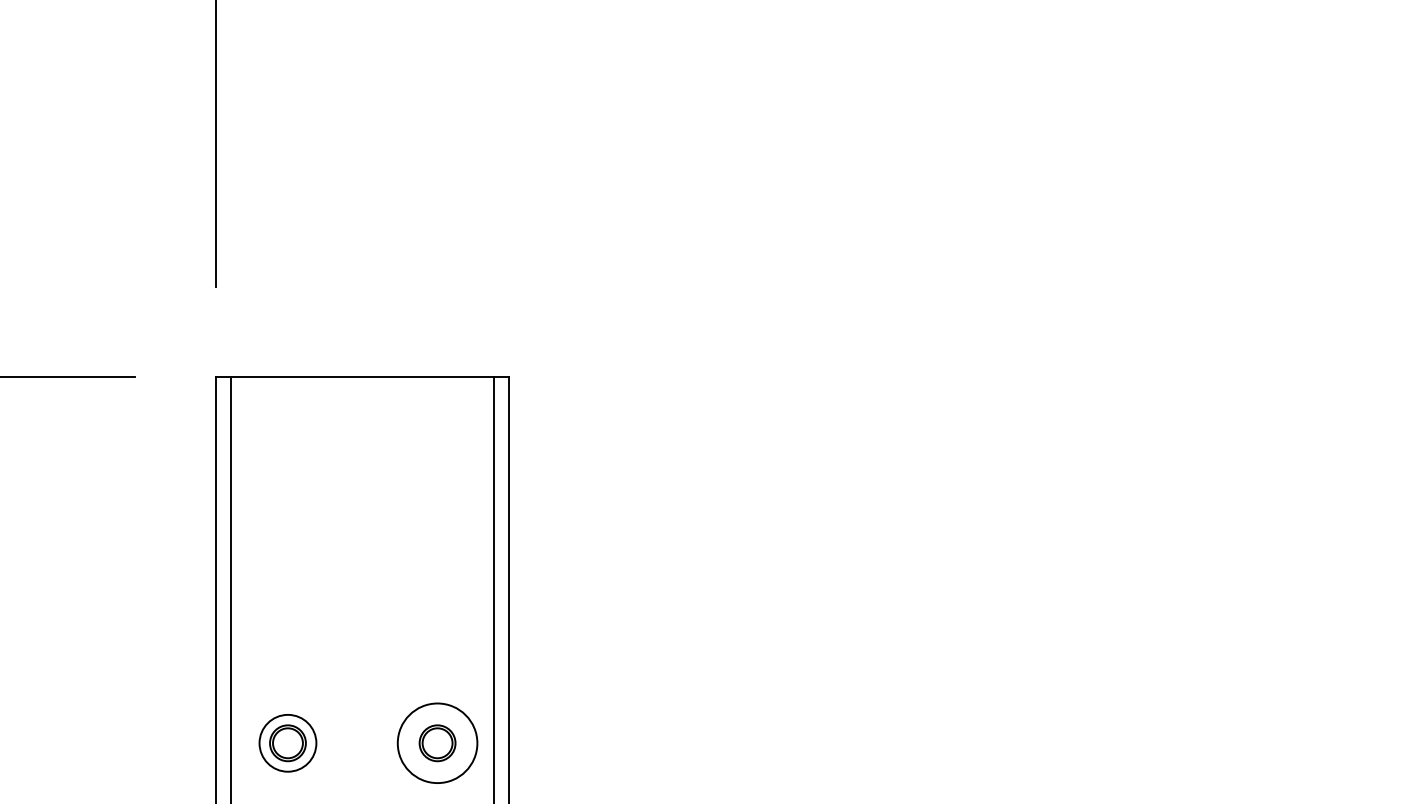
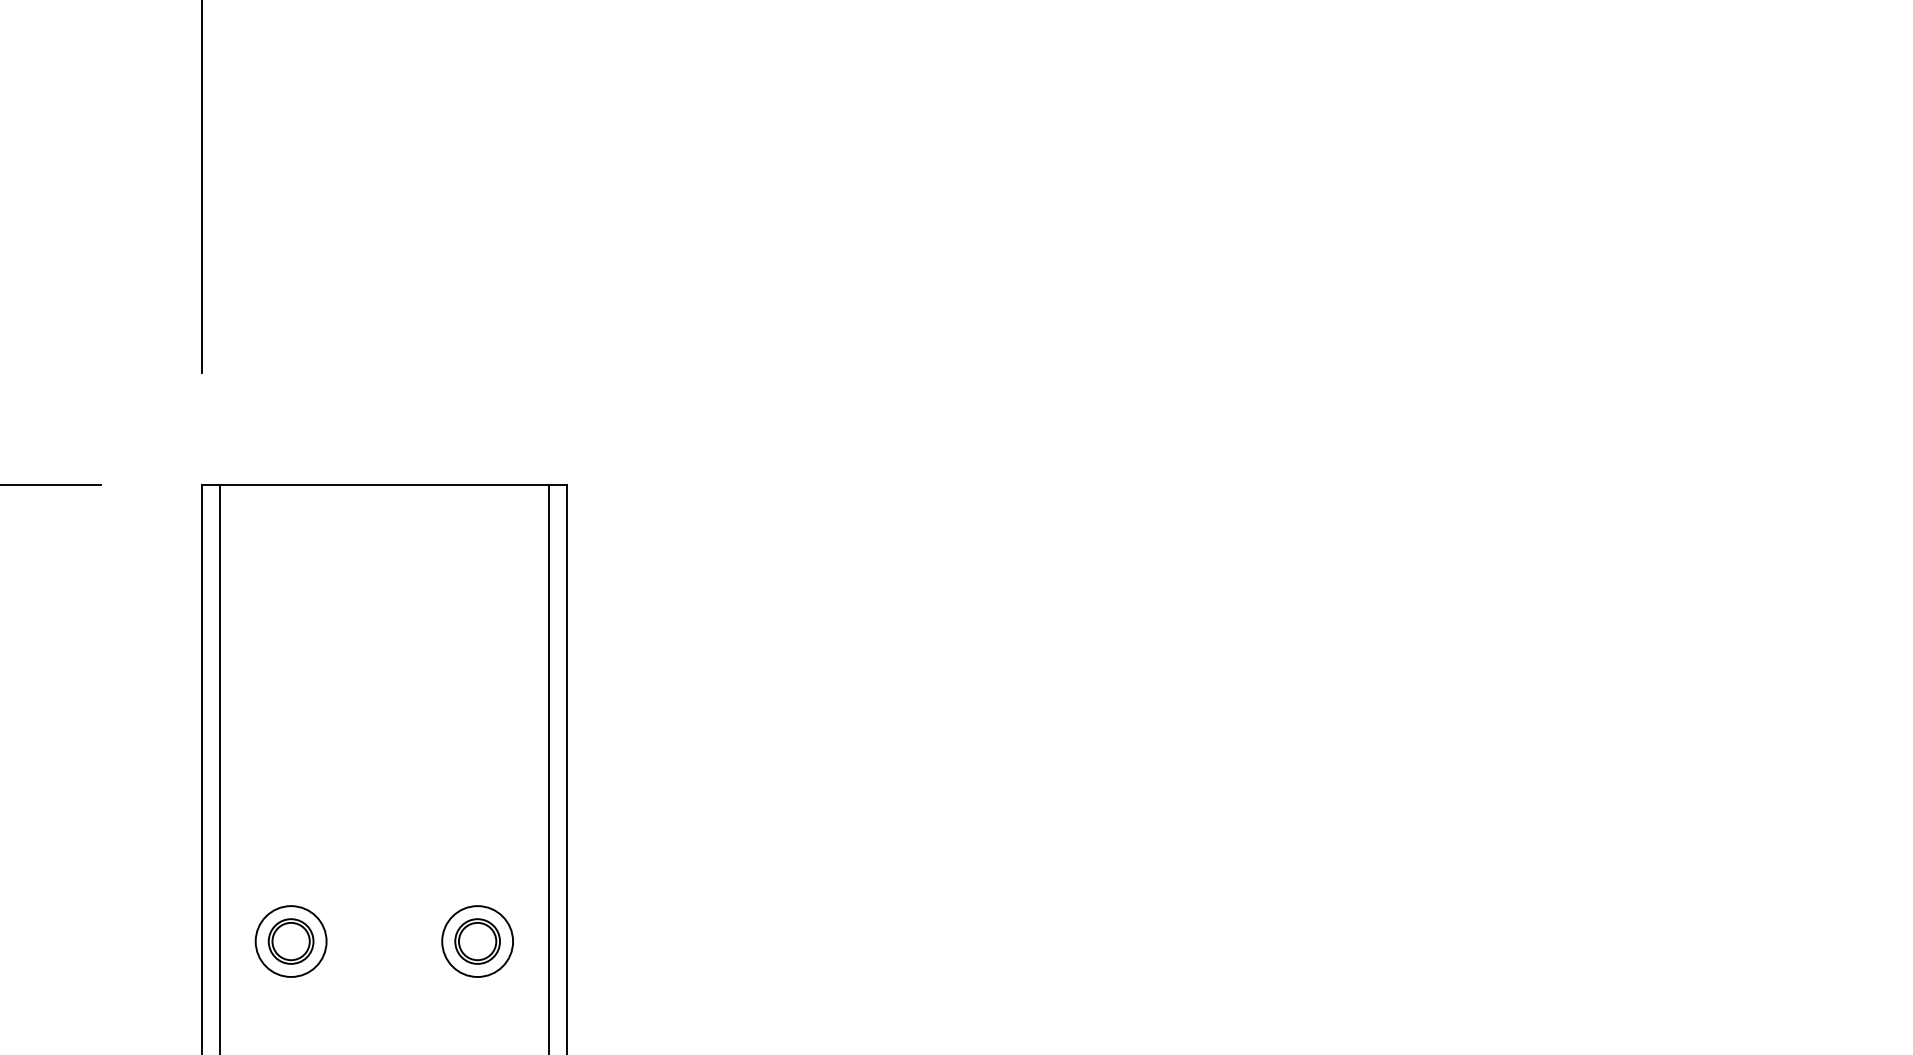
circle: (437, 743) -> (477, 941), size x0.71

